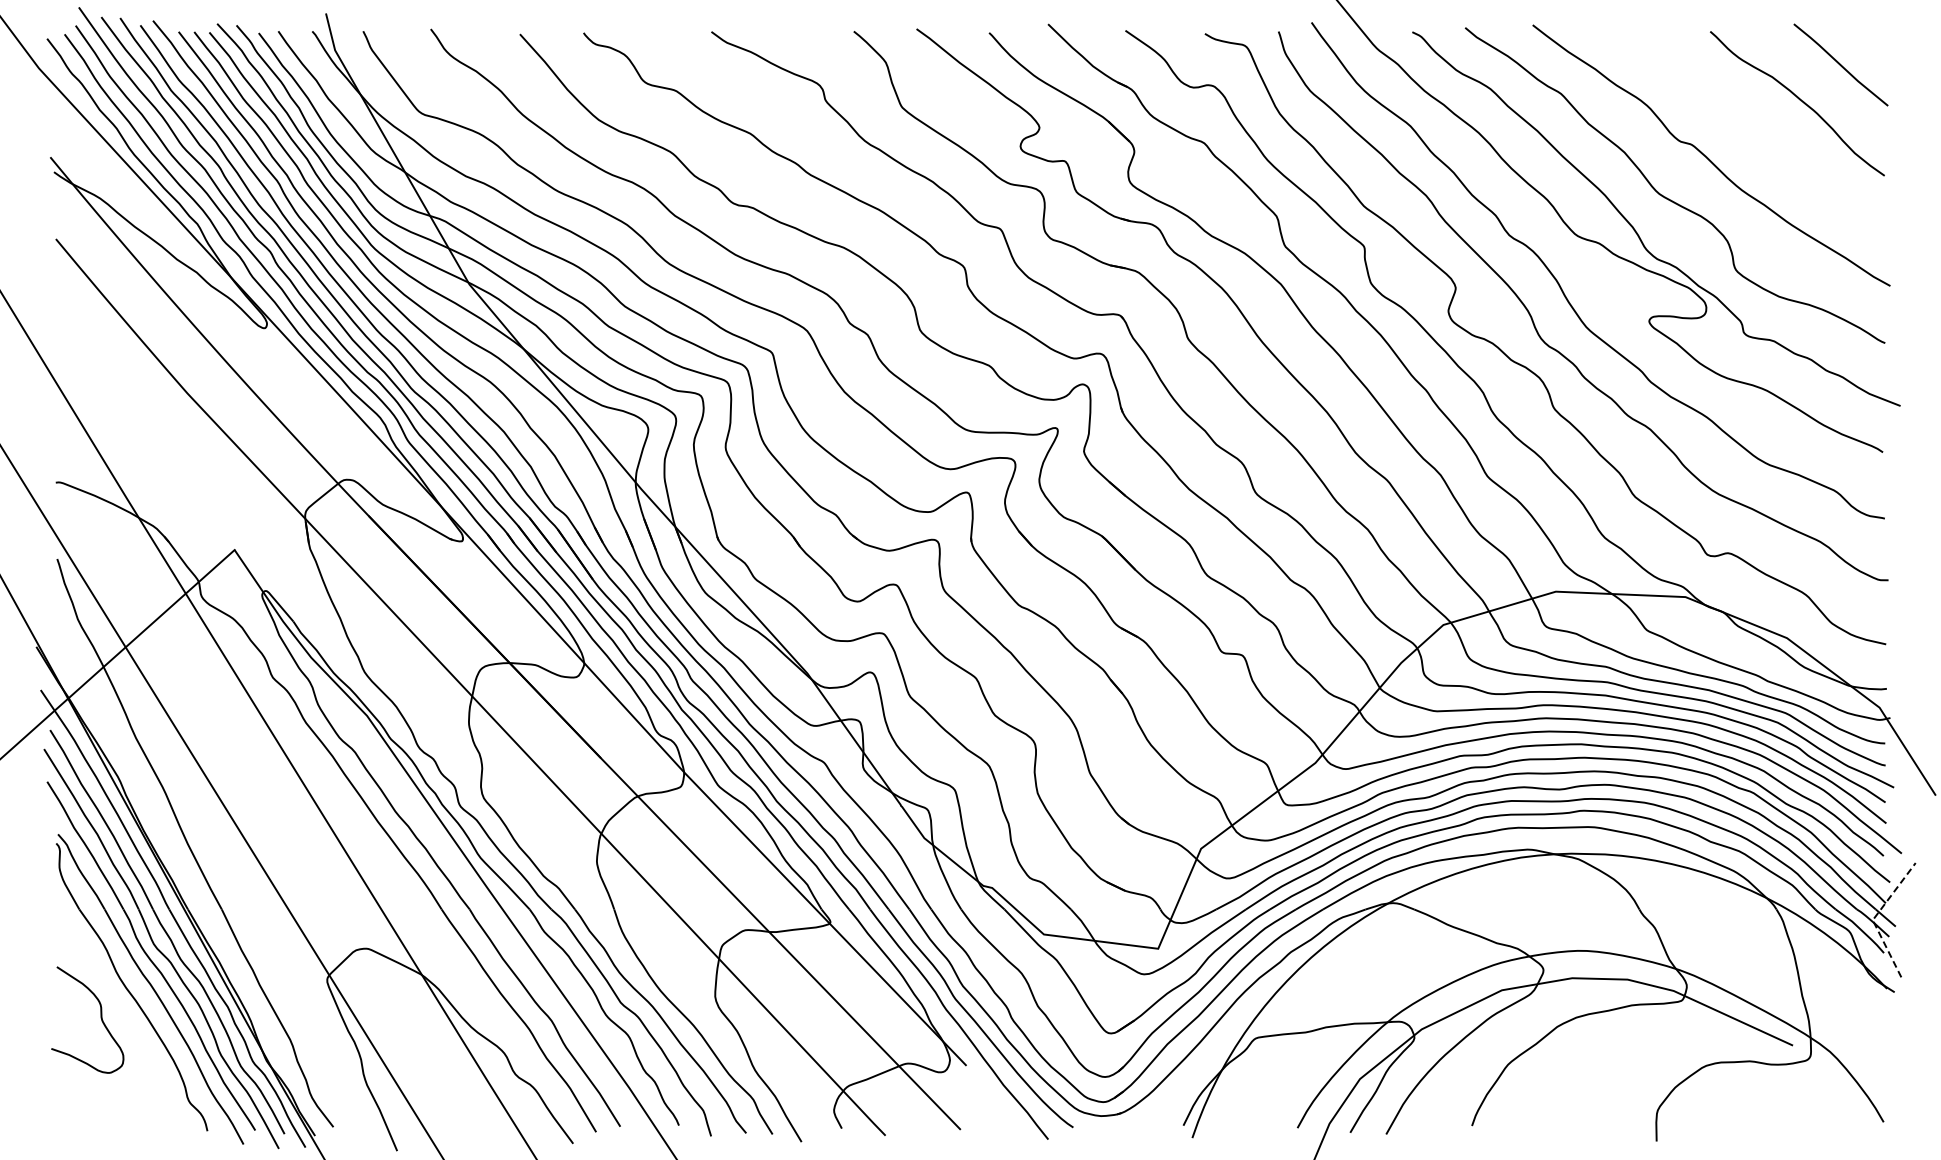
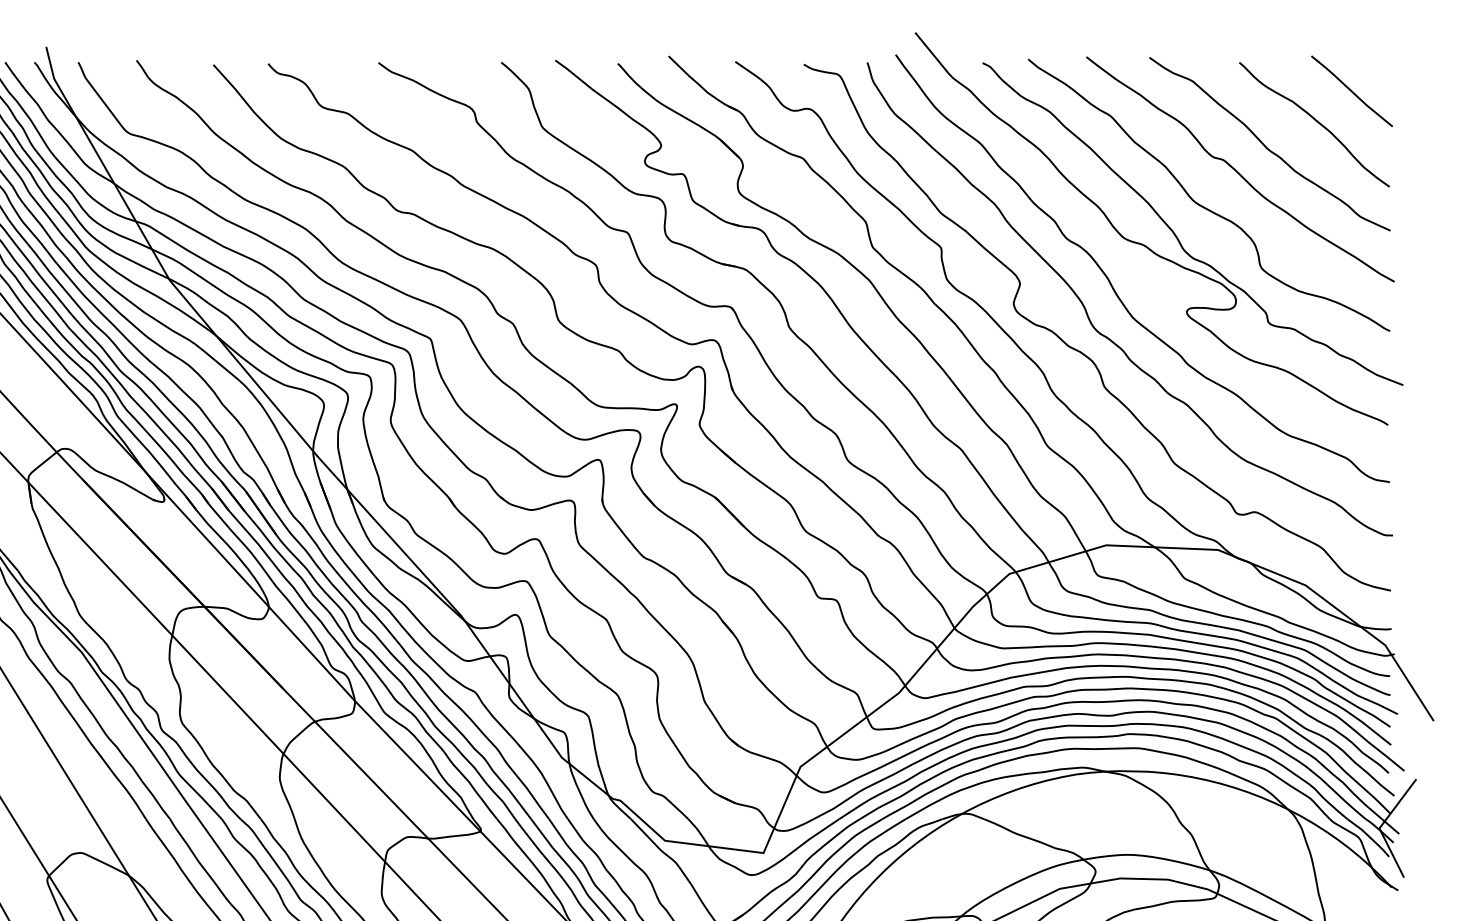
curve: (1742, 129) -> (1267, 146), added
line: (1875, 917) -> (1381, 826), dashed -> solid

